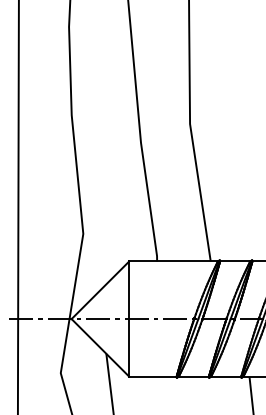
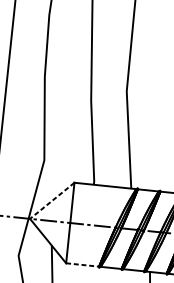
line: (100, 290) -> (52, 201), solid -> dashed
line: (152, 376) -> (82, 264), solid -> dashed

